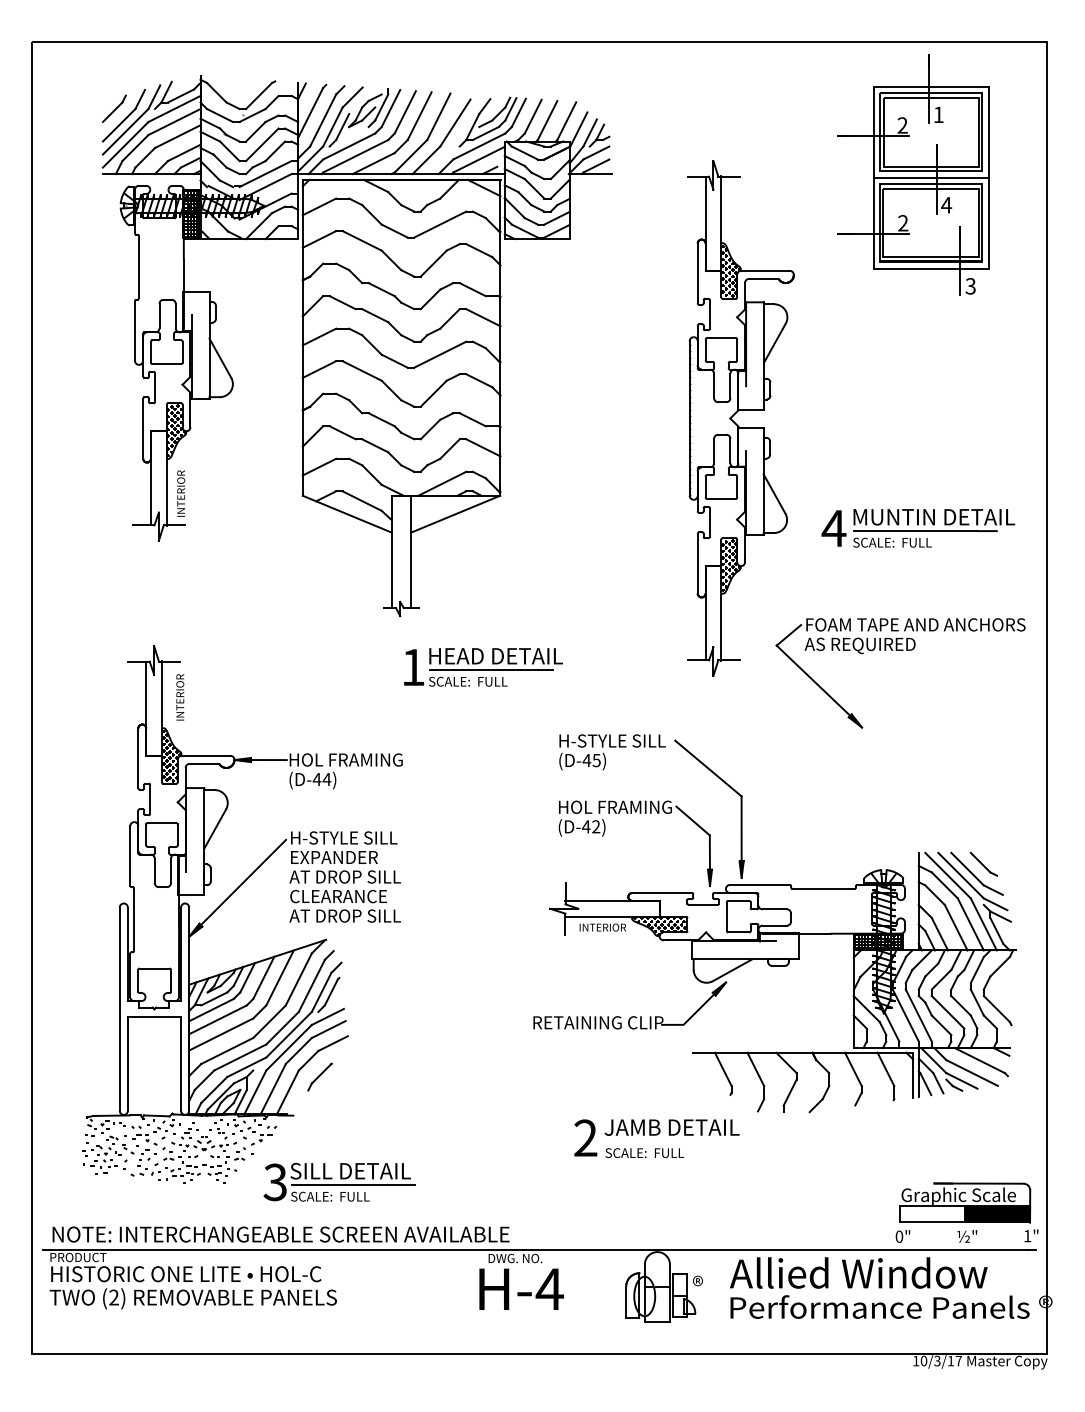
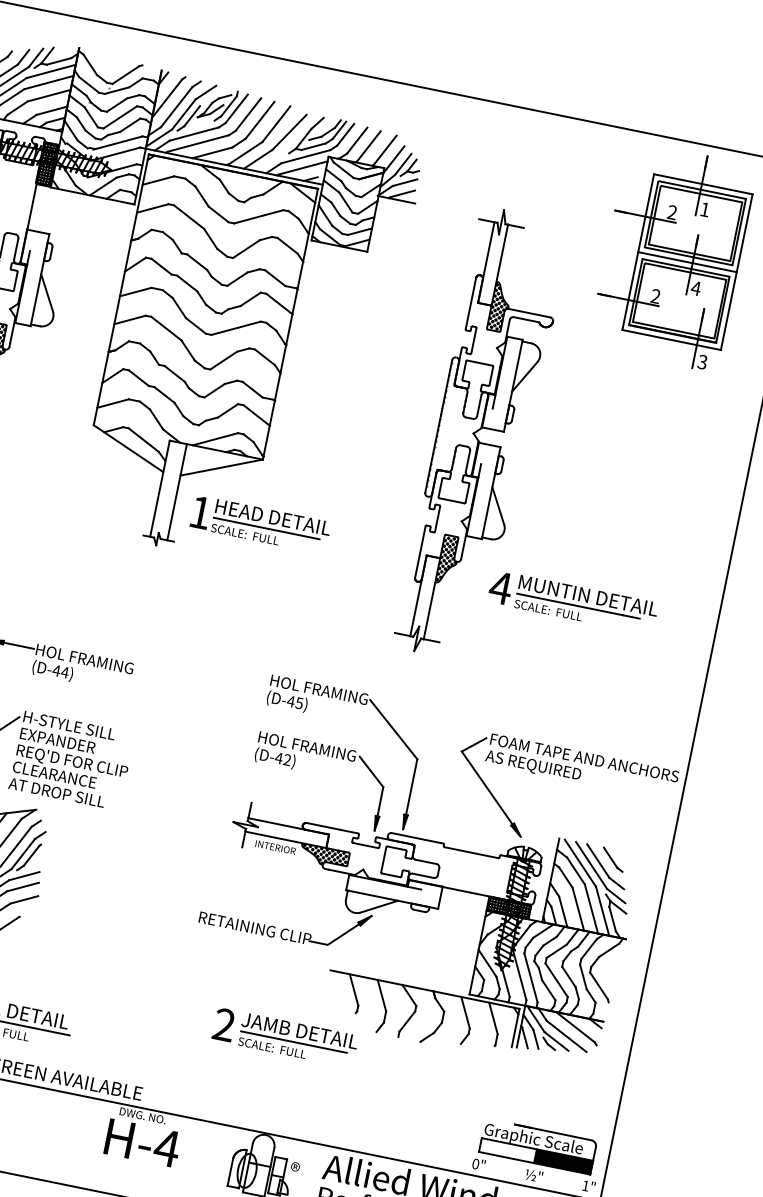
part: (918, 528) -> (573, 602), moved
part: (900, 650) -> (567, 777), moved
part: (483, 667) -> (260, 524), moved
text: (621, 740) -> (324, 690), H-STYLE SILL -> HOL FRAMING
text: (354, 877) -> (71, 761), AT DROP SILL -> REQ'D FOR CLIP
line: (667, 1141) -> (293, 1042), added

